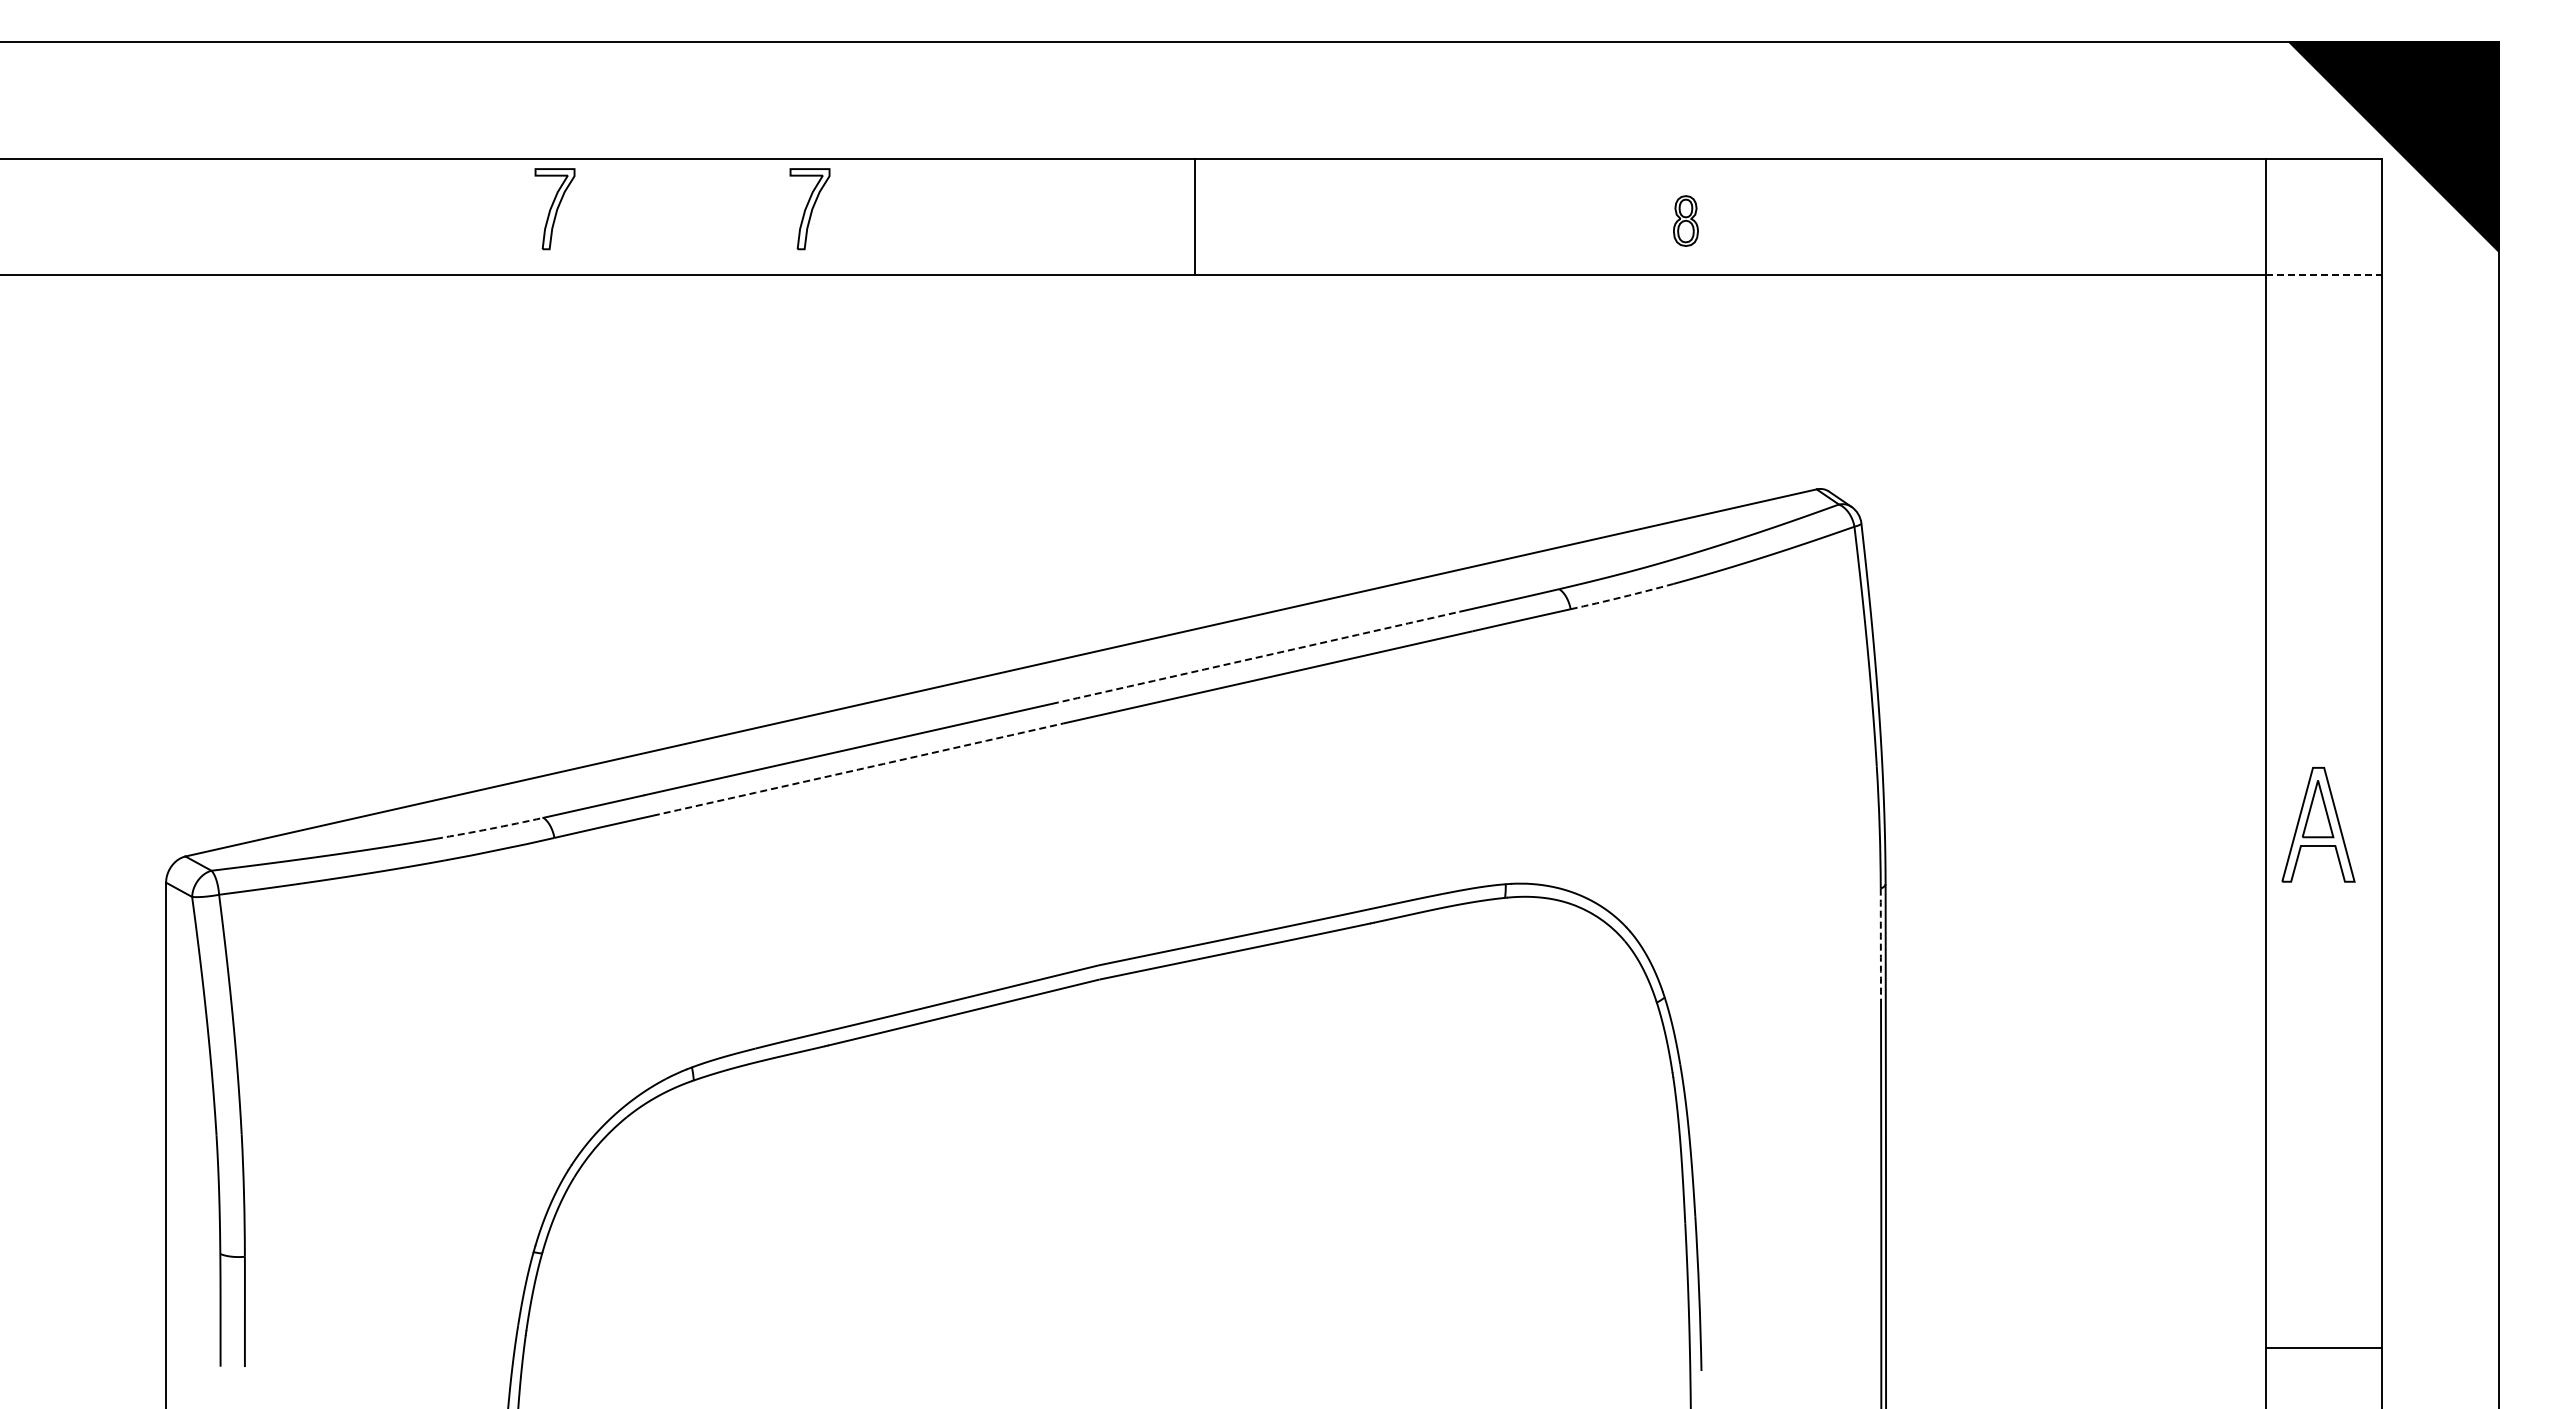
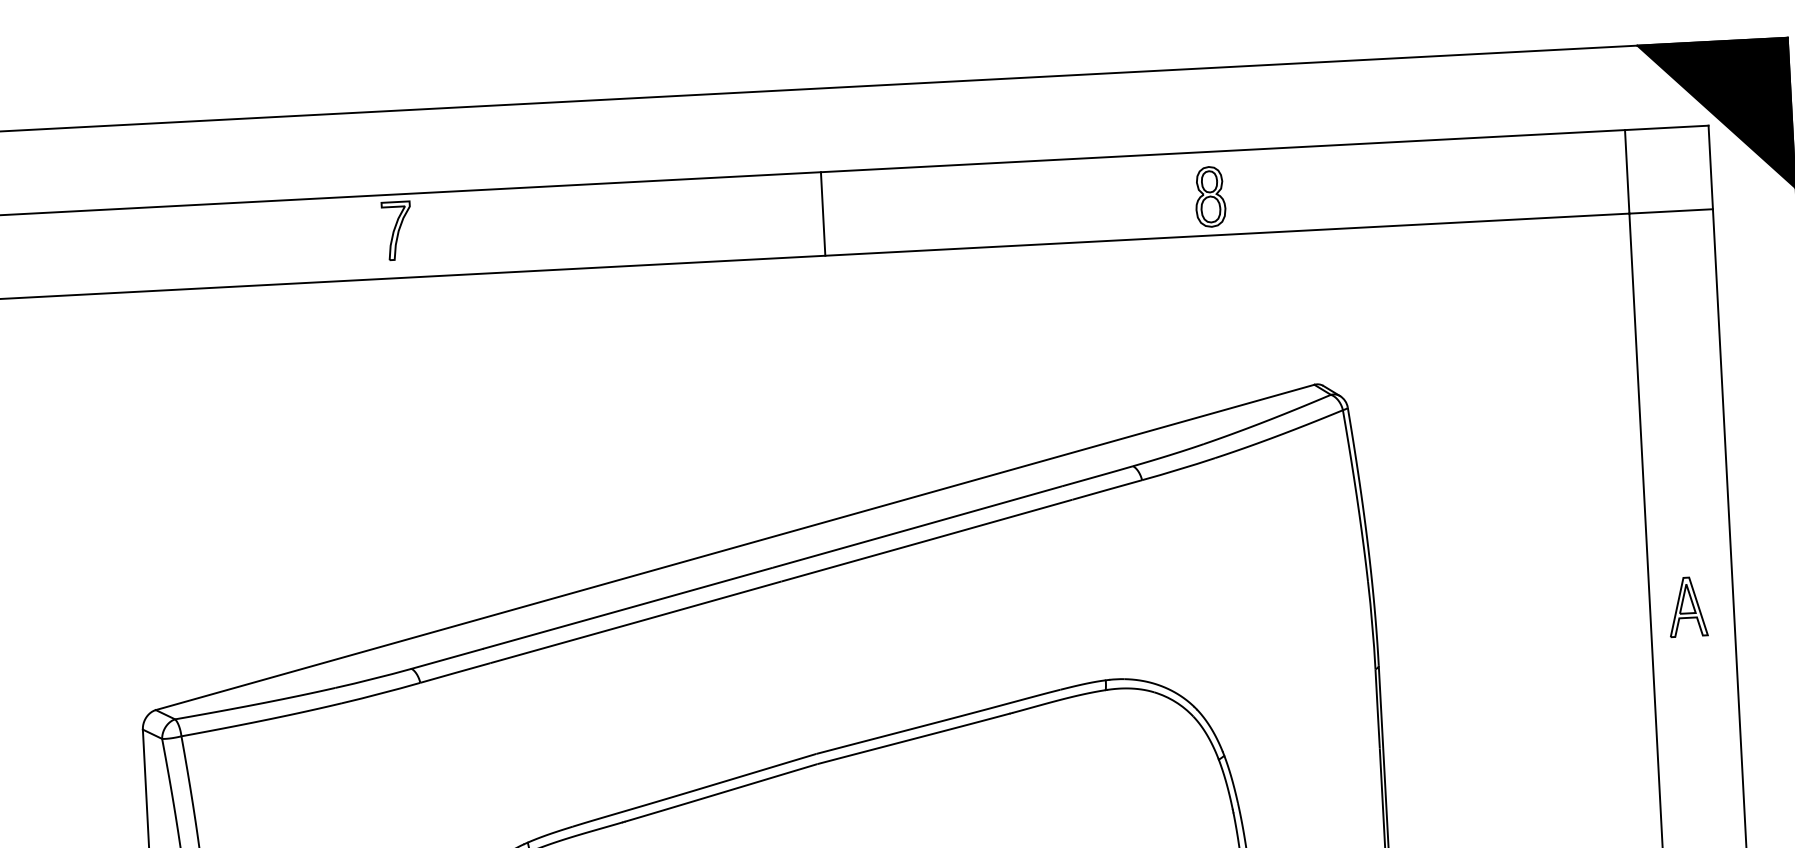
part: (809, 209) -> (579, 221), removed
line: (1195, 216) -> (823, 213), moved
part: (1685, 220) -> (1209, 196), size x1.67
line: (2324, 274) -> (1671, 211), dashed -> solid
arc: (1622, 597) -> (1178, 469), dashed -> solid
arc: (1255, 657) -> (917, 526), dashed -> solid
arc: (858, 769) -> (636, 622), dashed -> solid
part: (2318, 824) -> (1687, 606), size x0.71
arc: (489, 828) -> (373, 678), dashed -> solid
arc: (1880, 943) -> (1377, 708), dashed -> solid

